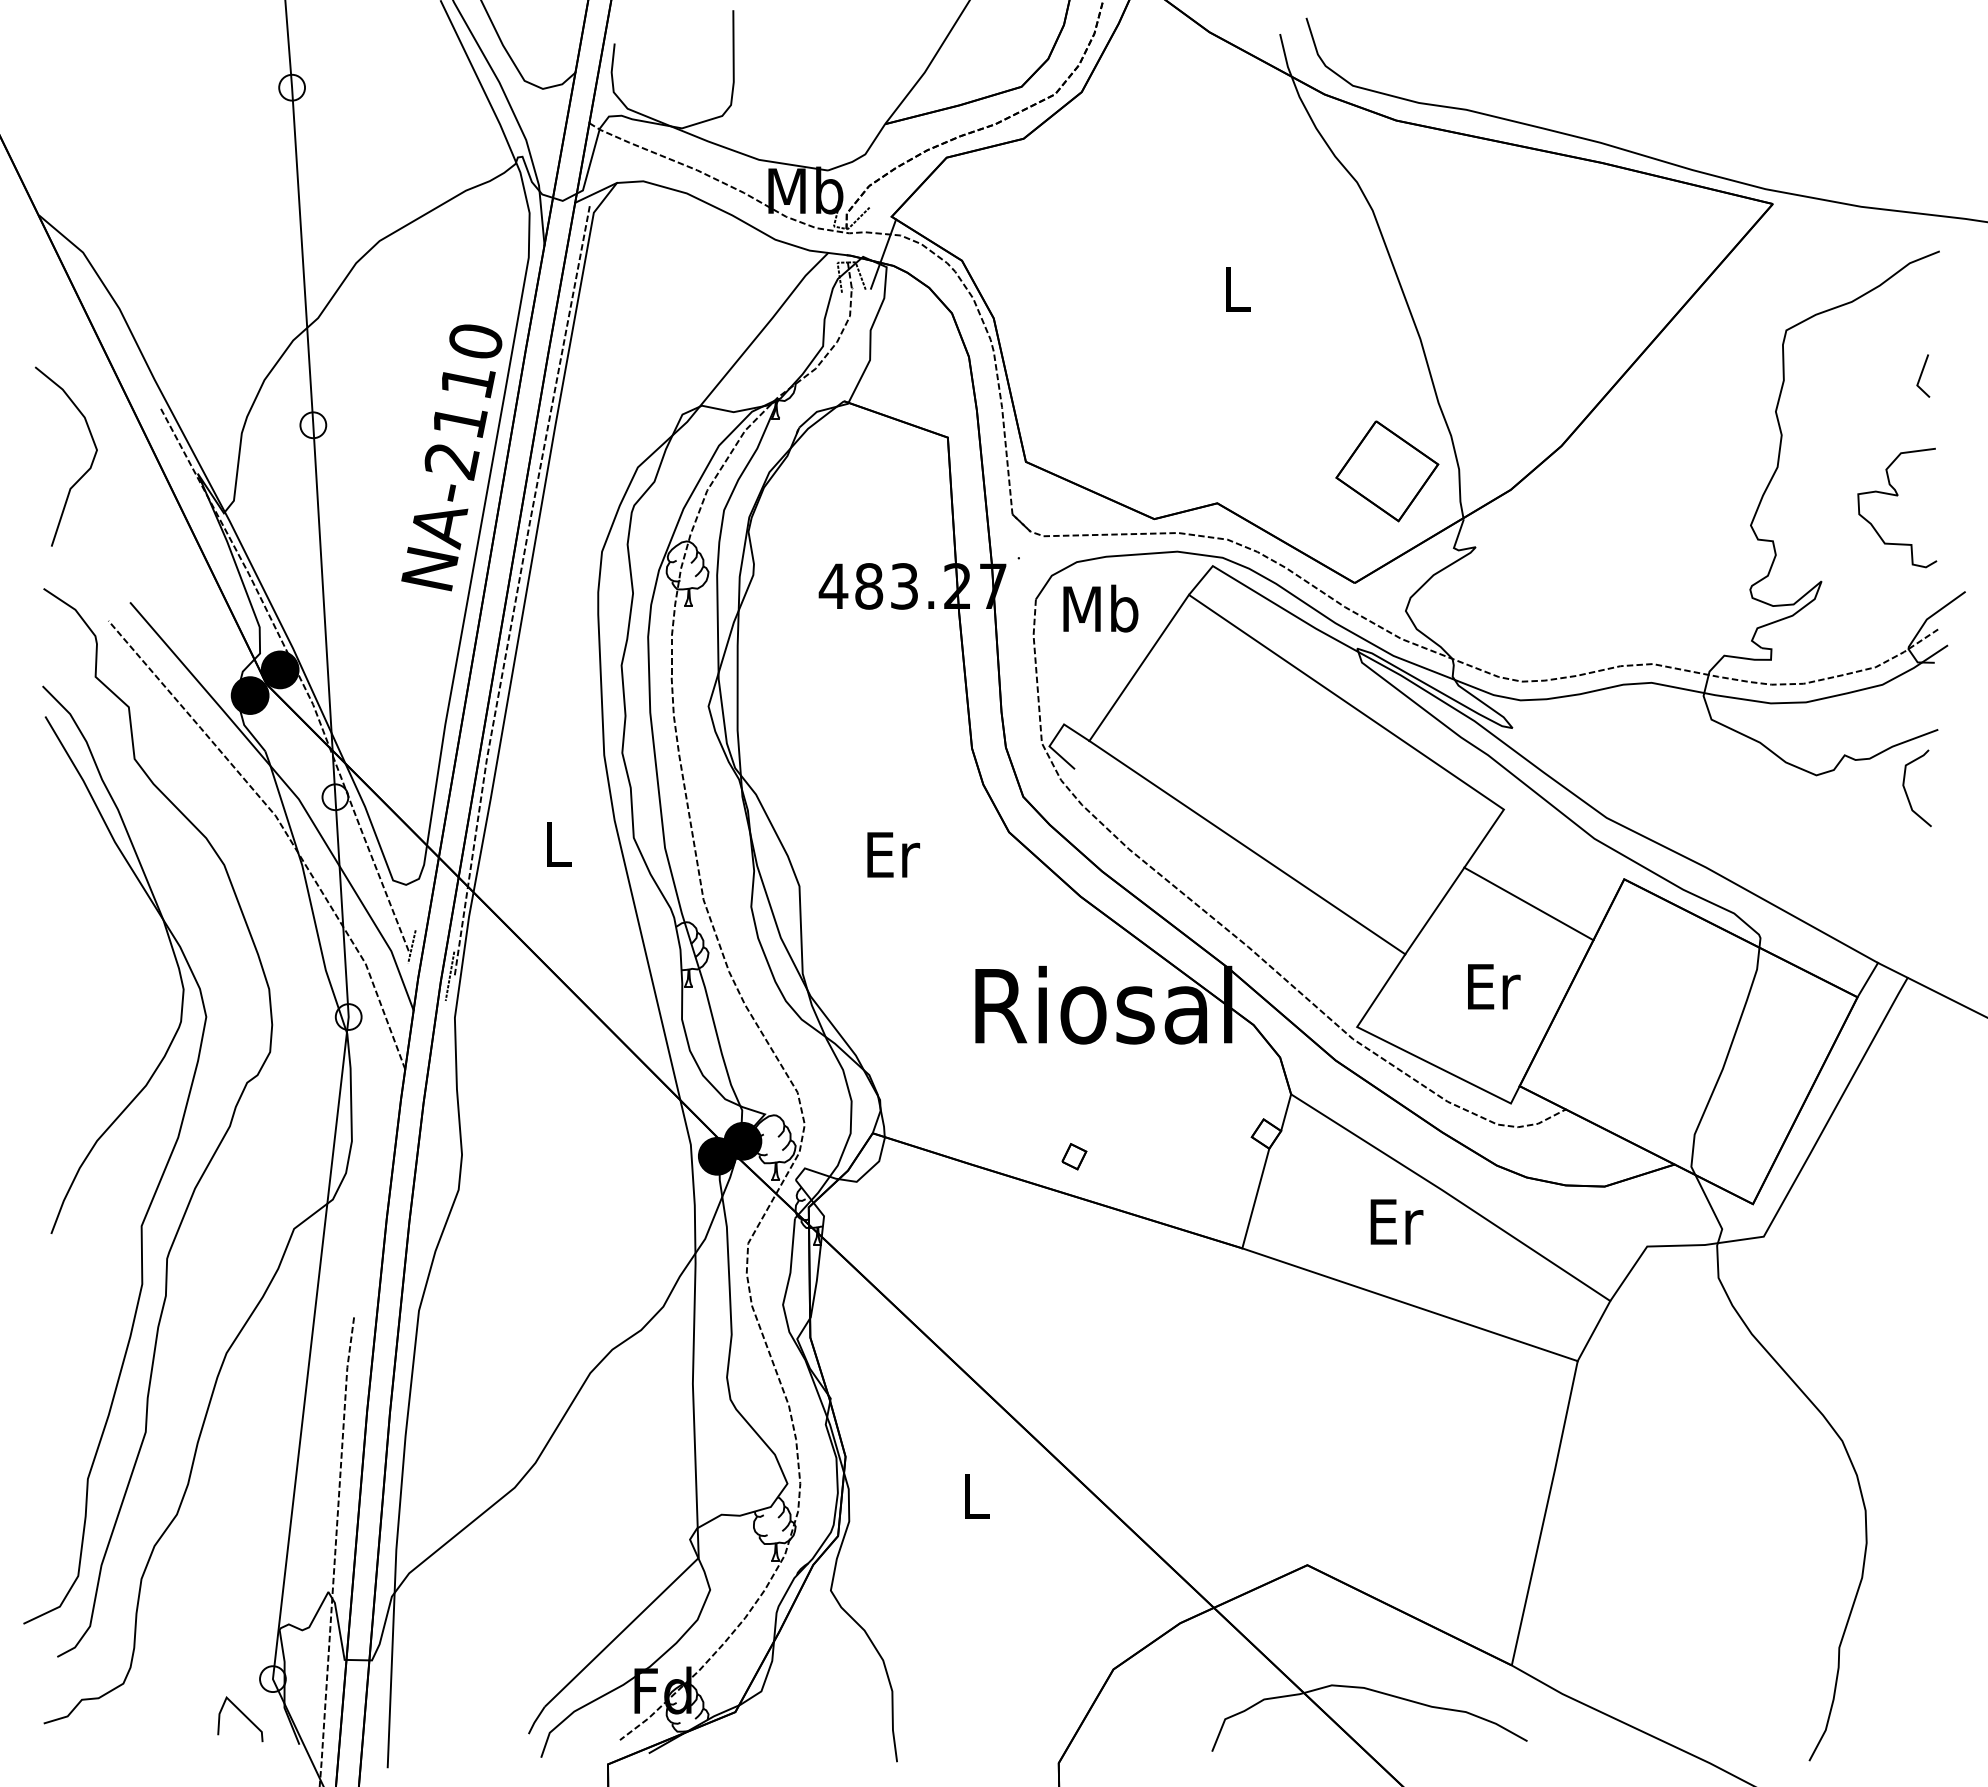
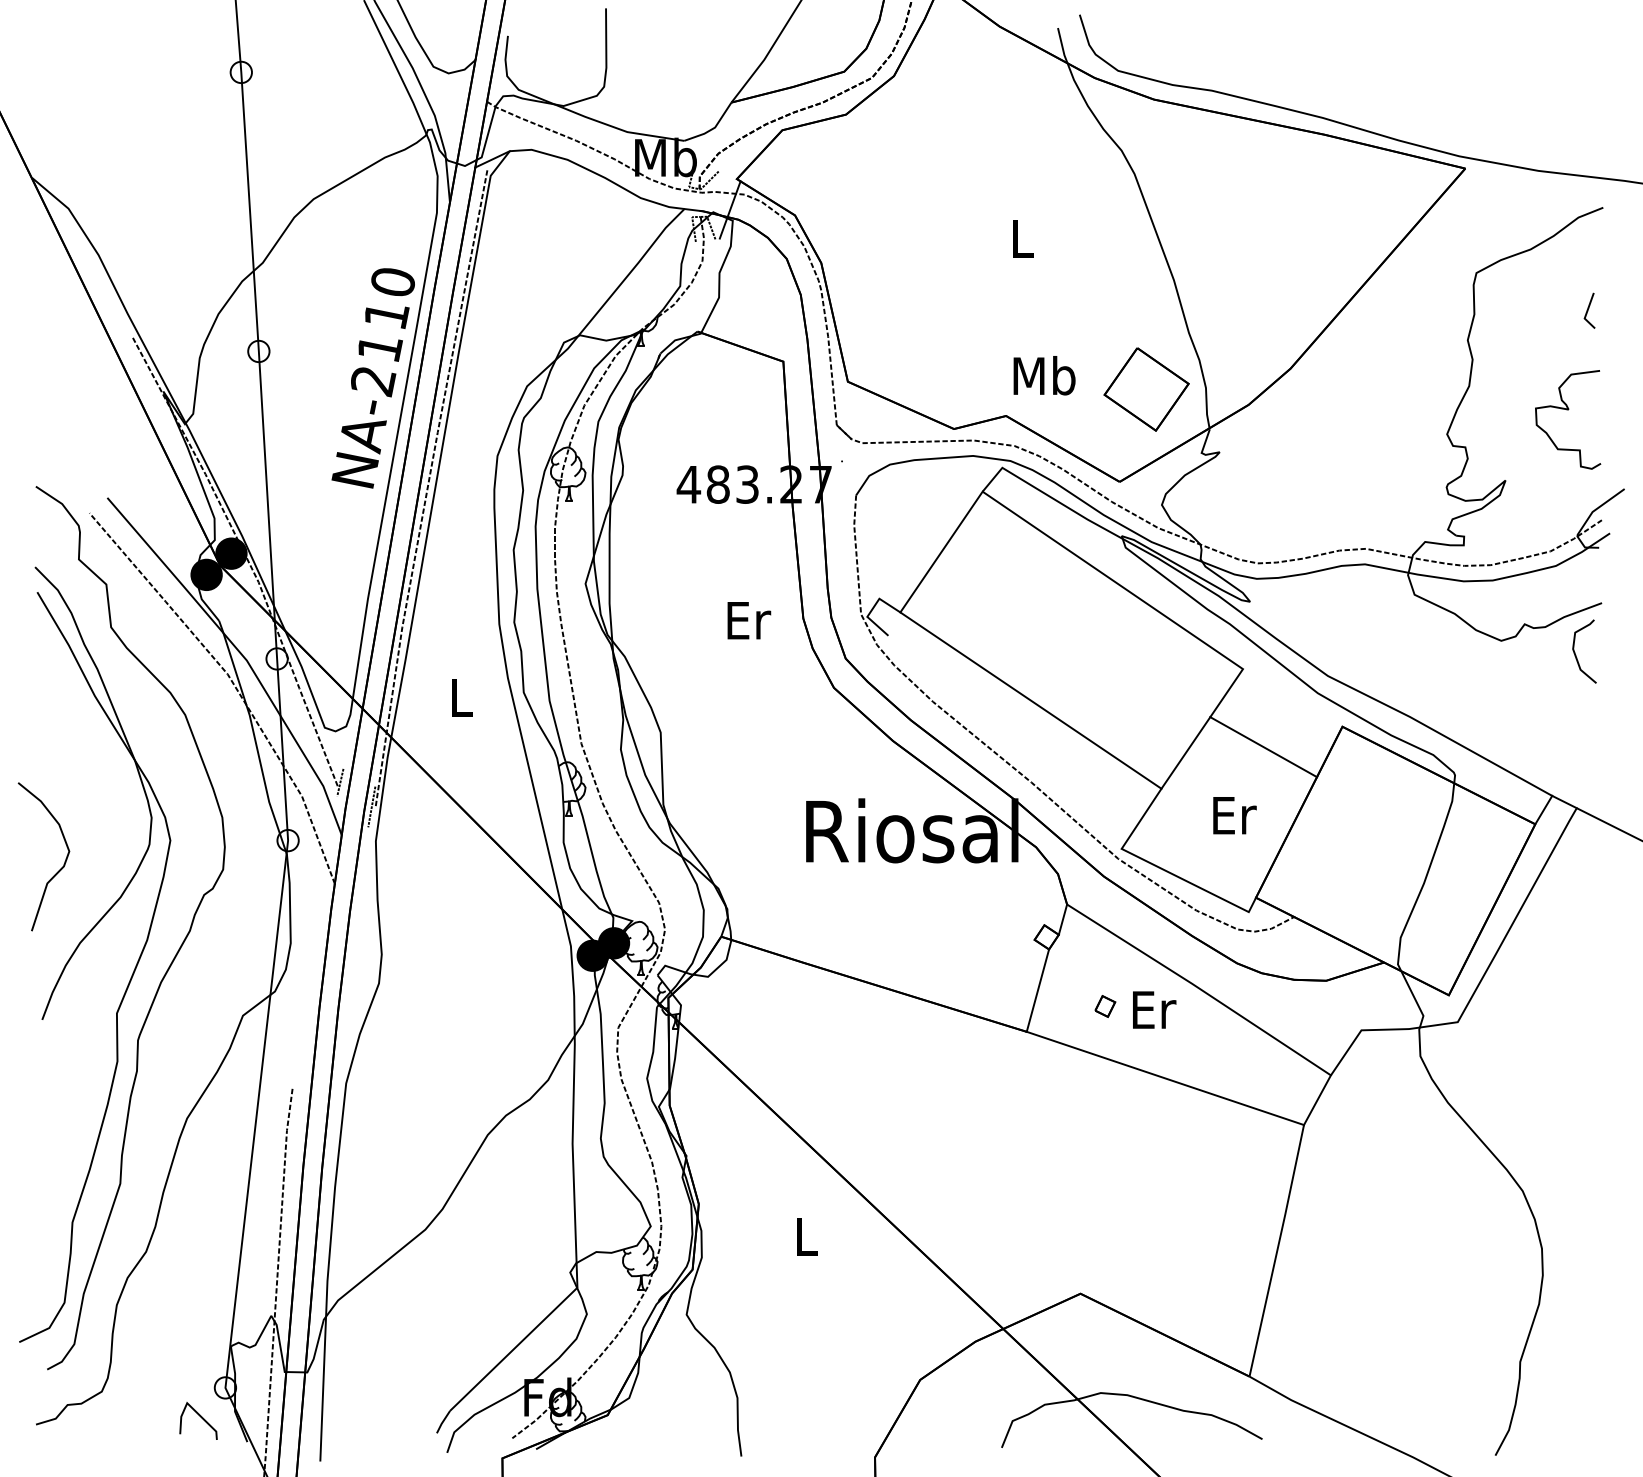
curve: (85, 471) -> (59, 869), moved
text: (1100, 608) -> (1044, 375), moved
text: (893, 854) -> (749, 620), moved
part: (1074, 1156) -> (1105, 1006), moved

